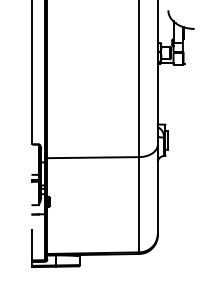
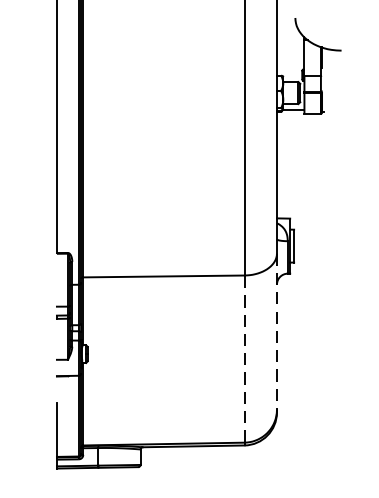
line: (157, 189) -> (276, 332), solid -> dashed
line: (139, 204) -> (244, 358), solid -> dashed

